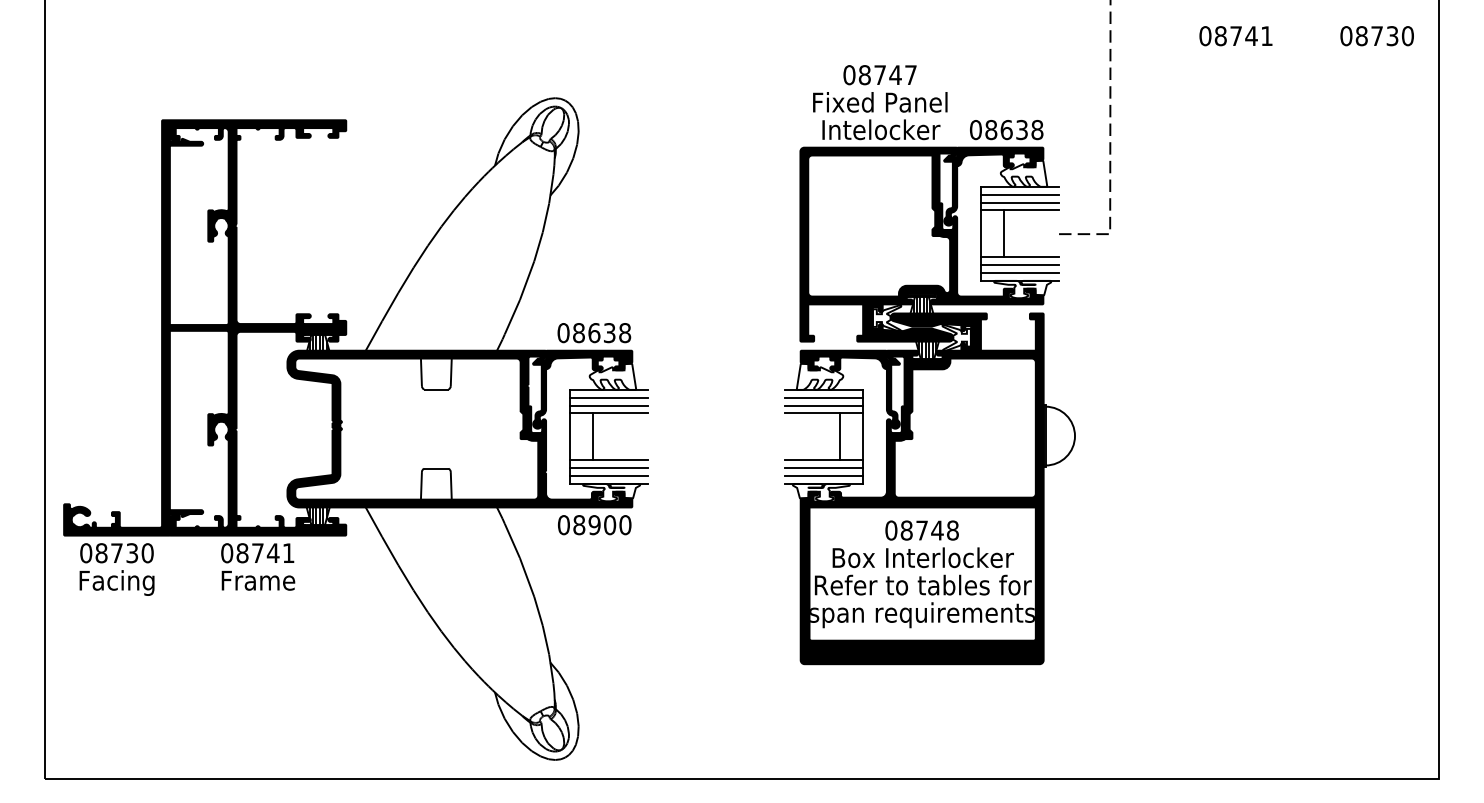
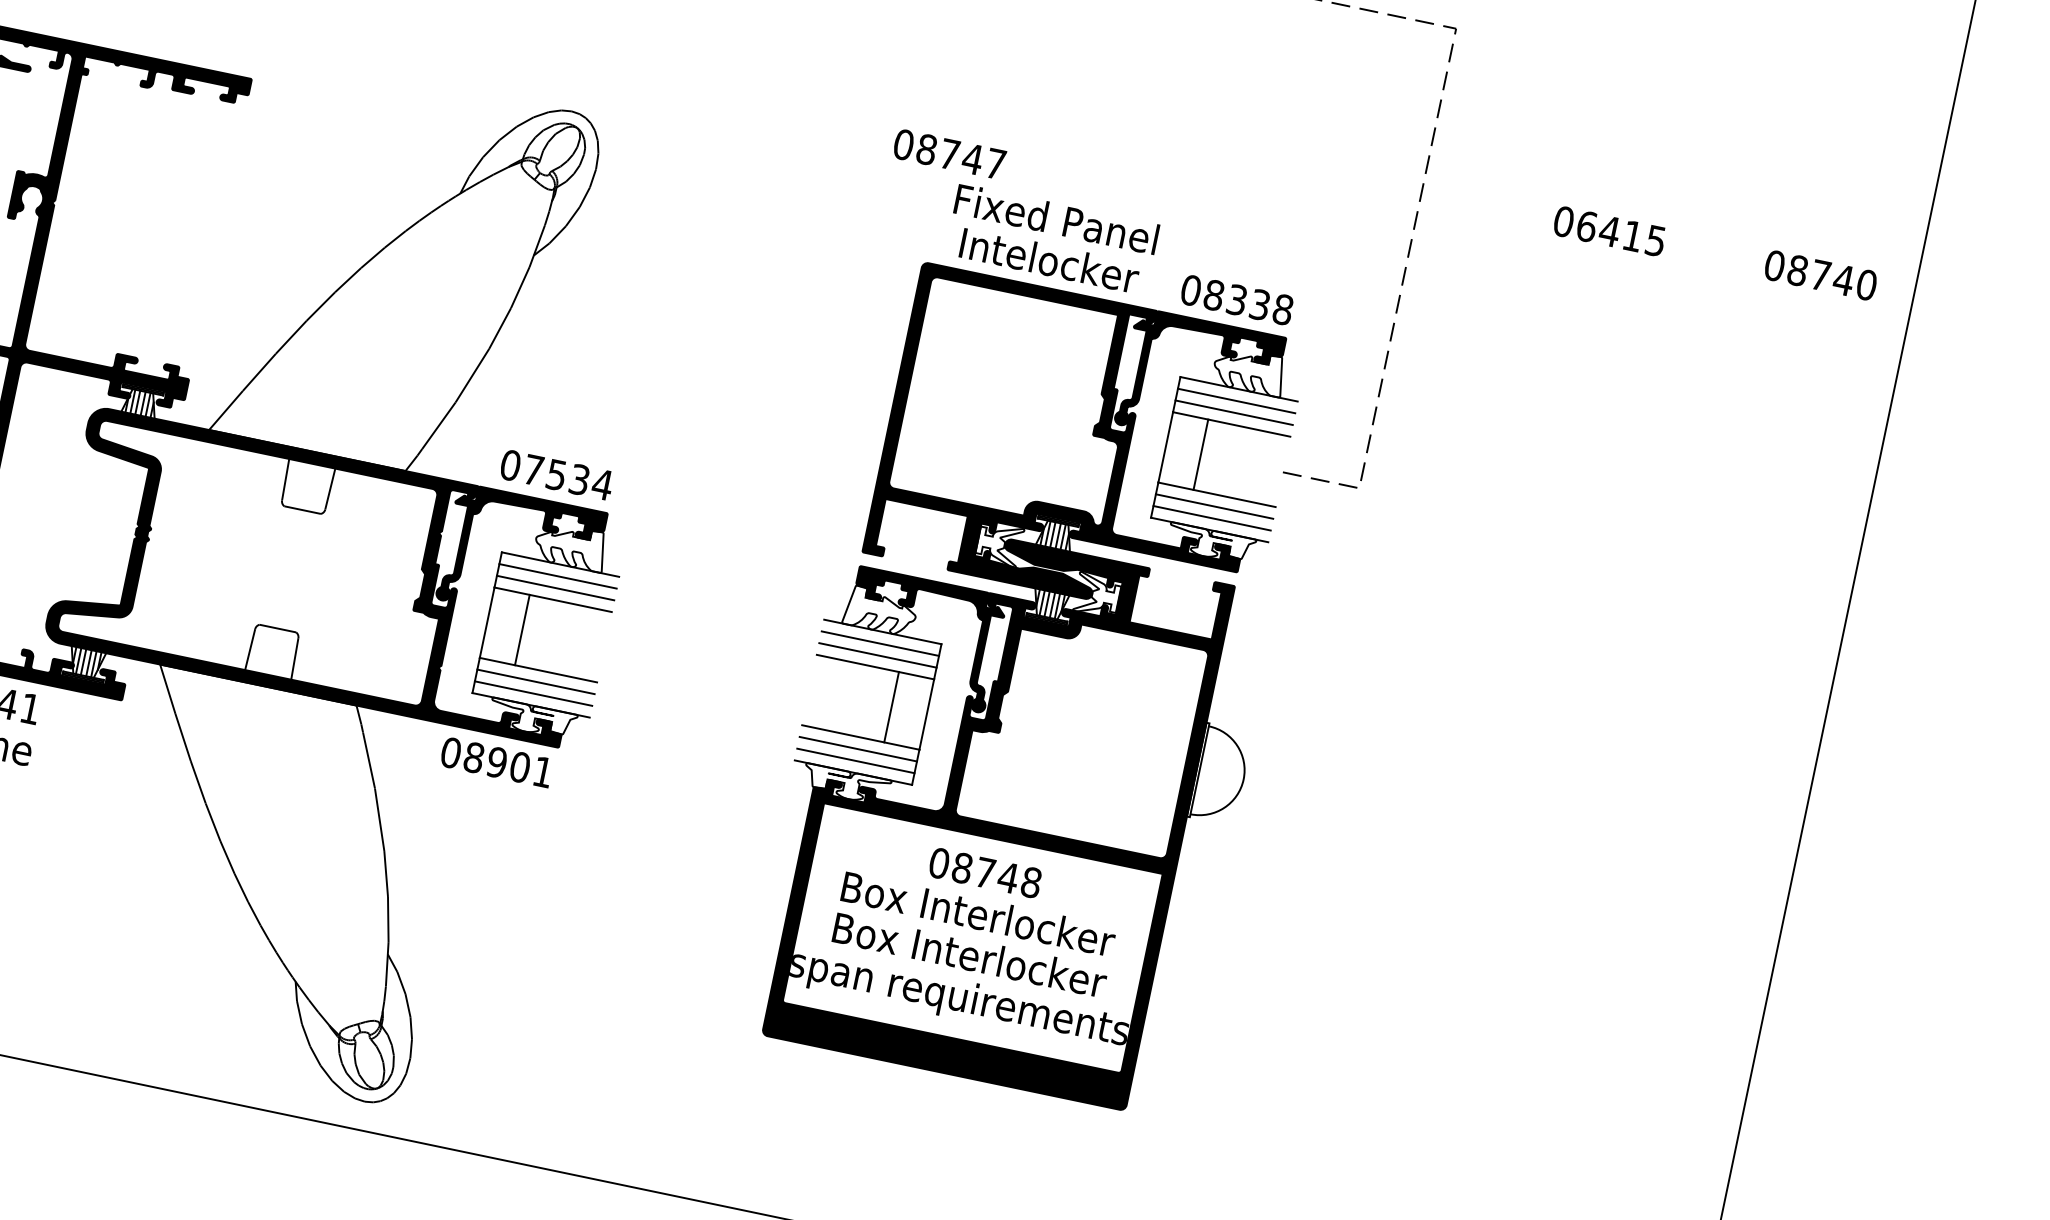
text: (1243, 36) -> (1620, 234), 08741 -> 06415
text: (1392, 36) -> (1843, 280), 08730 -> 08740
text: (879, 75) -> (948, 154), moved
text: (1006, 129) -> (1236, 299), 08638 -> 08338
text: (602, 333) -> (568, 478), 08638 -> 07534
text: (625, 525) -> (543, 772), 08900 -> 08901
text: (922, 584) -> (969, 953), Refer to tables for -> Box Interlocker

